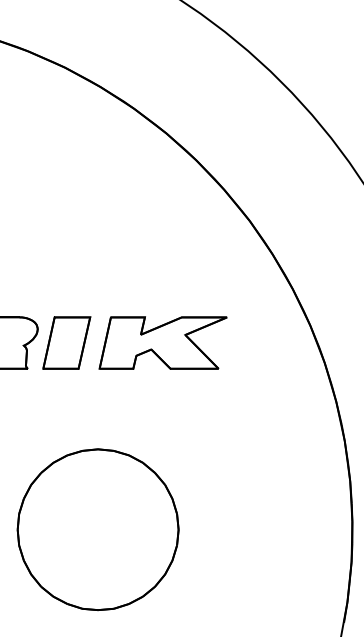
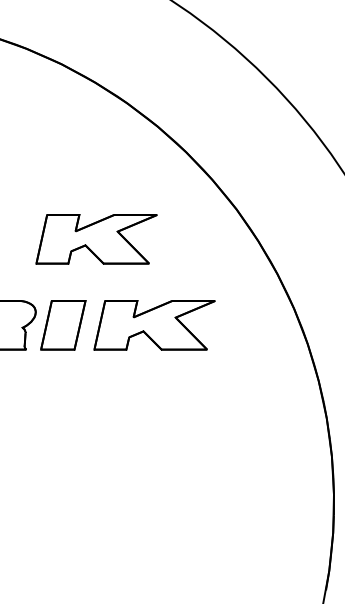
part: (101, 252) -> (96, 239), added
part: (97, 530) -> (92, 502), removed

